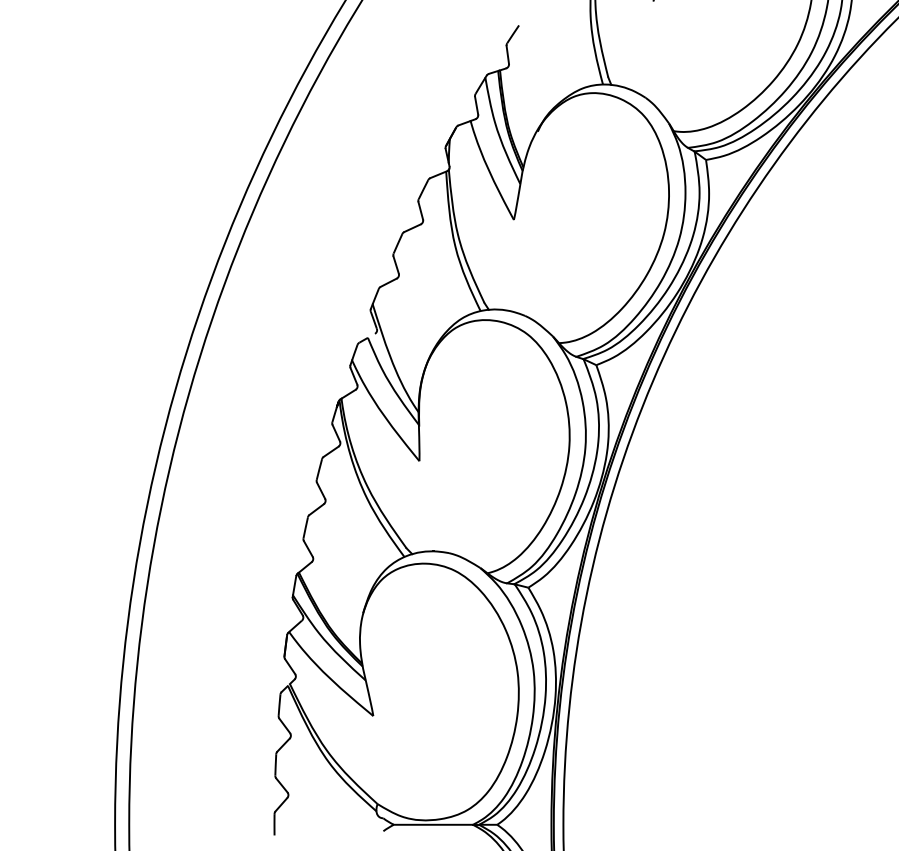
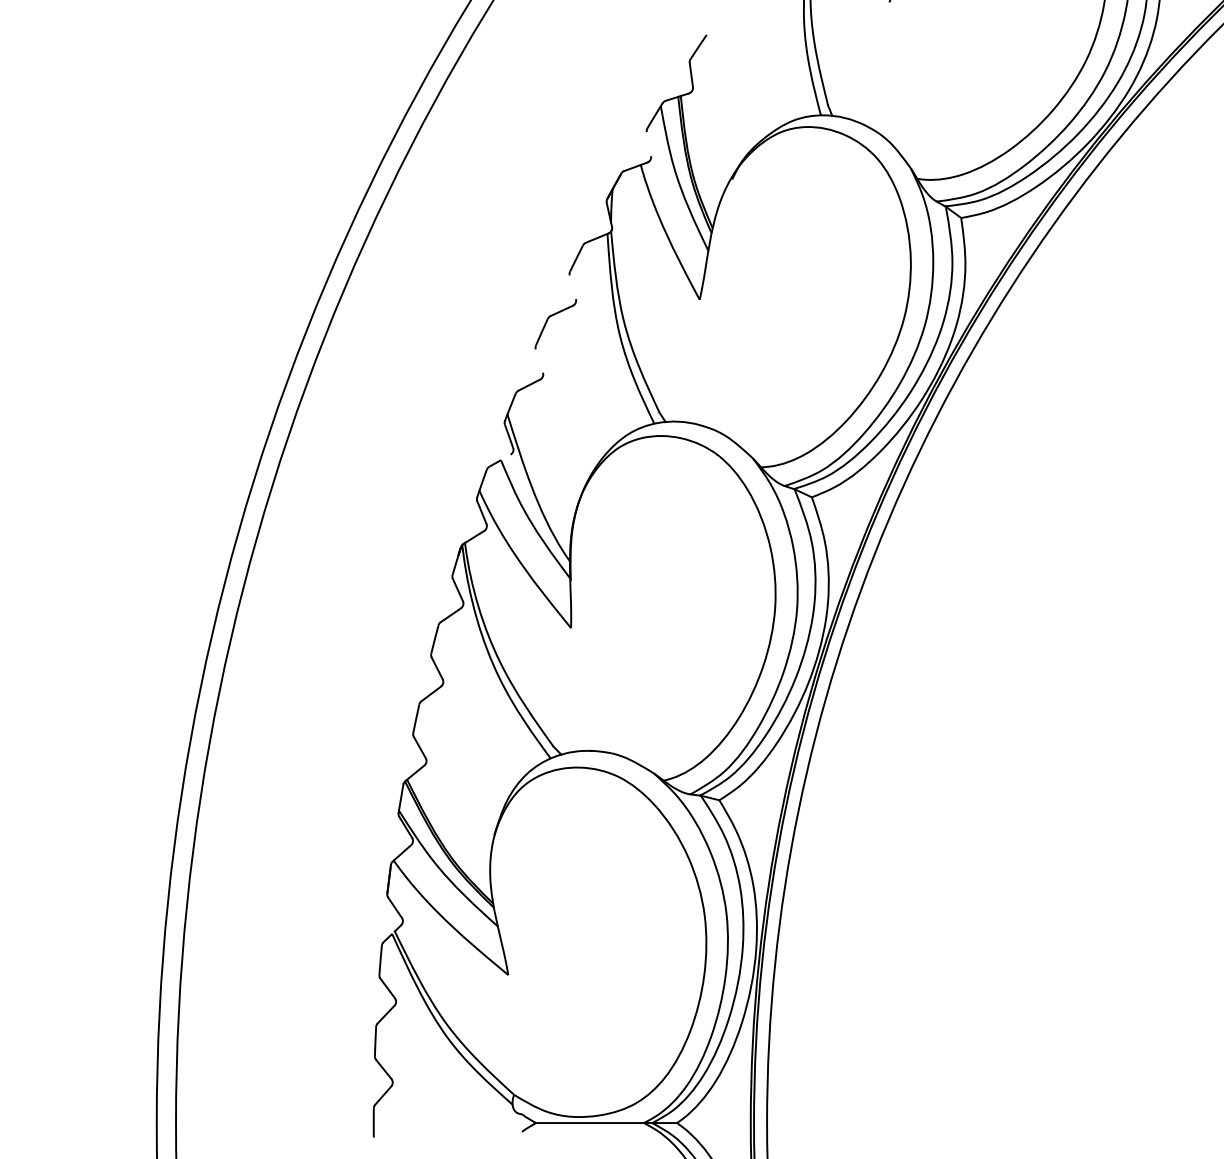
line: (476, 105) -> (648, 144), removed
line: (420, 210) -> (572, 287), removed
line: (396, 264) -> (539, 360), removed

